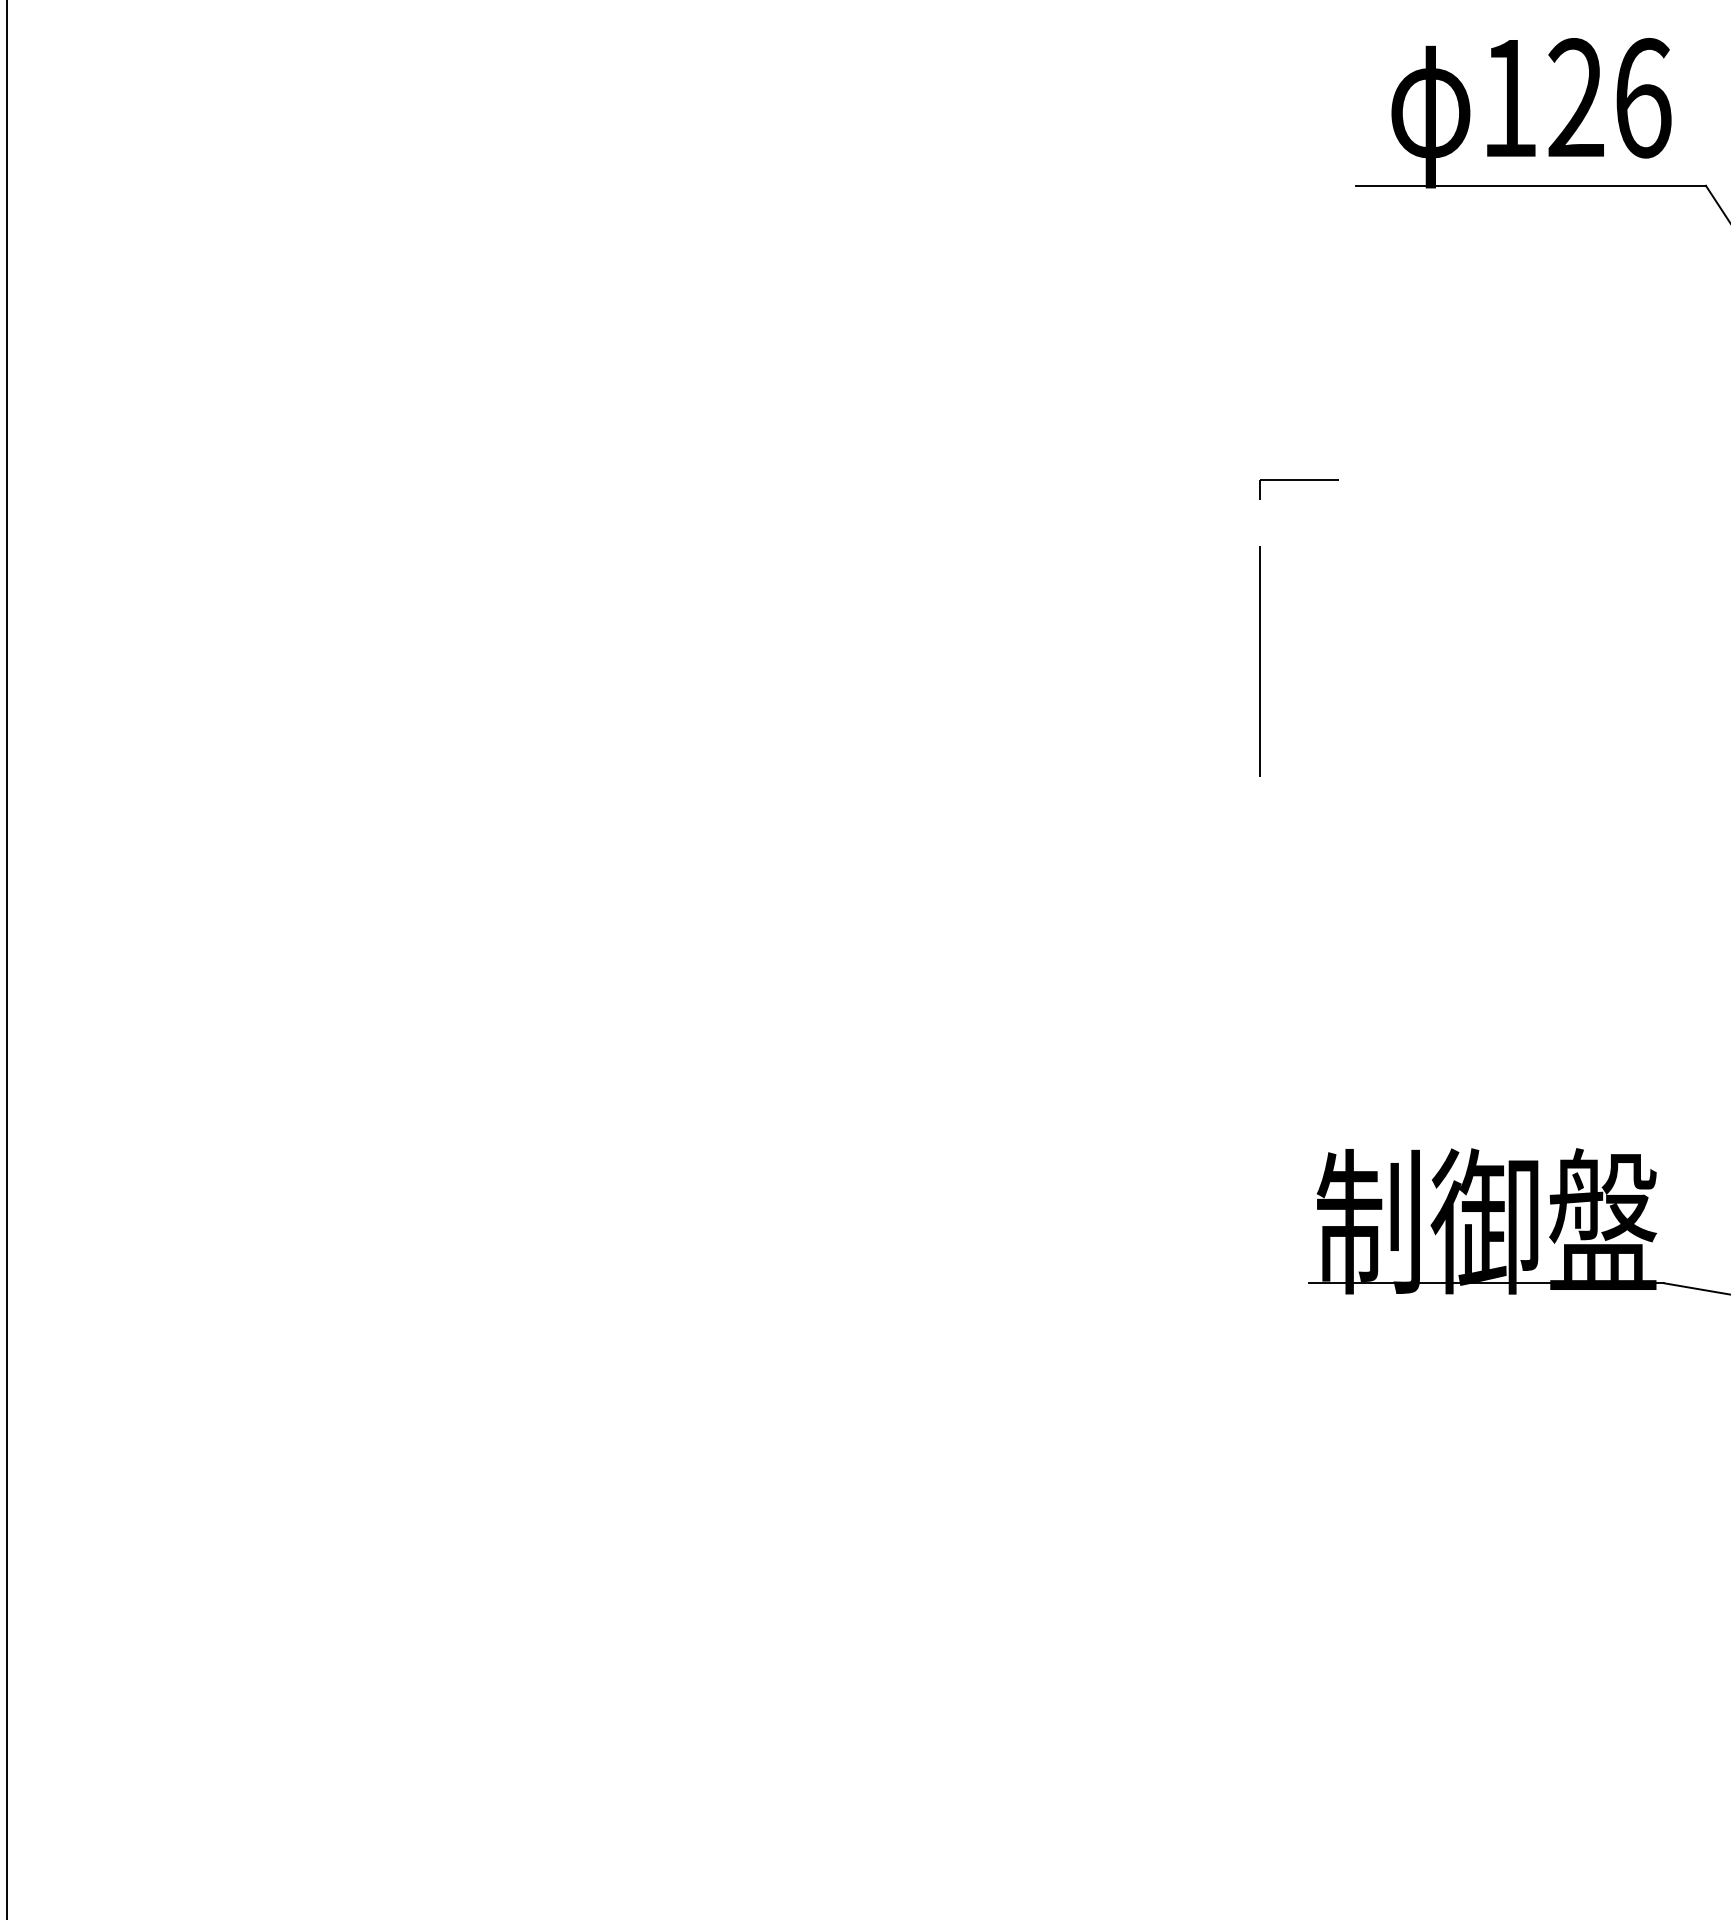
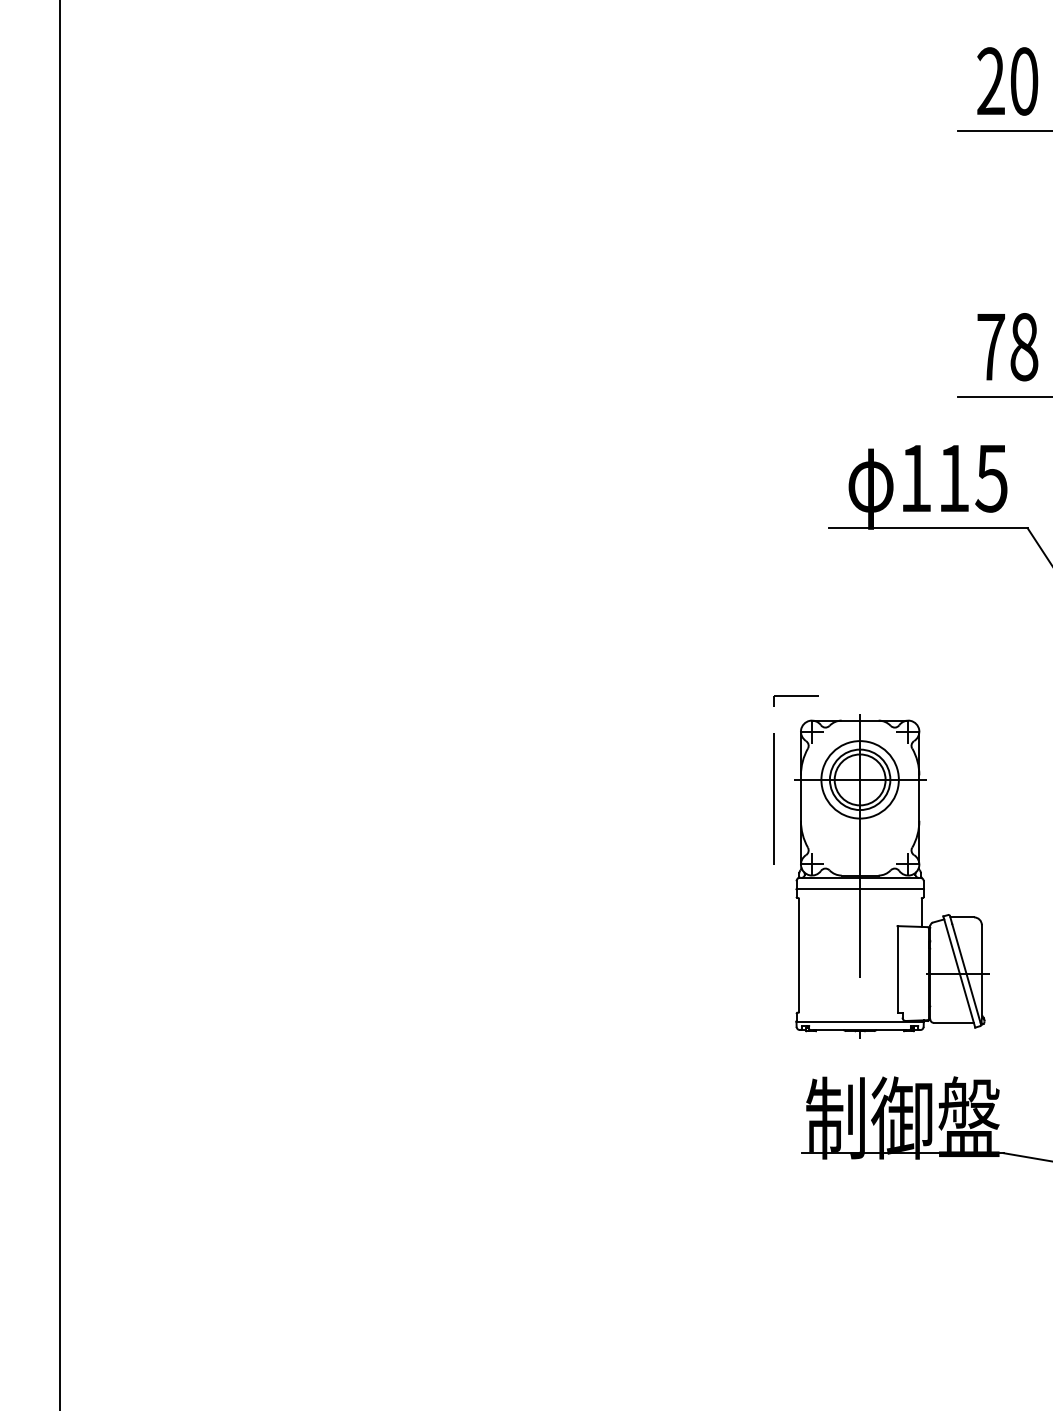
text: (1610, 98) -> (973, 478), 126 -> 115
part: (1466, 797) -> (891, 876), added

